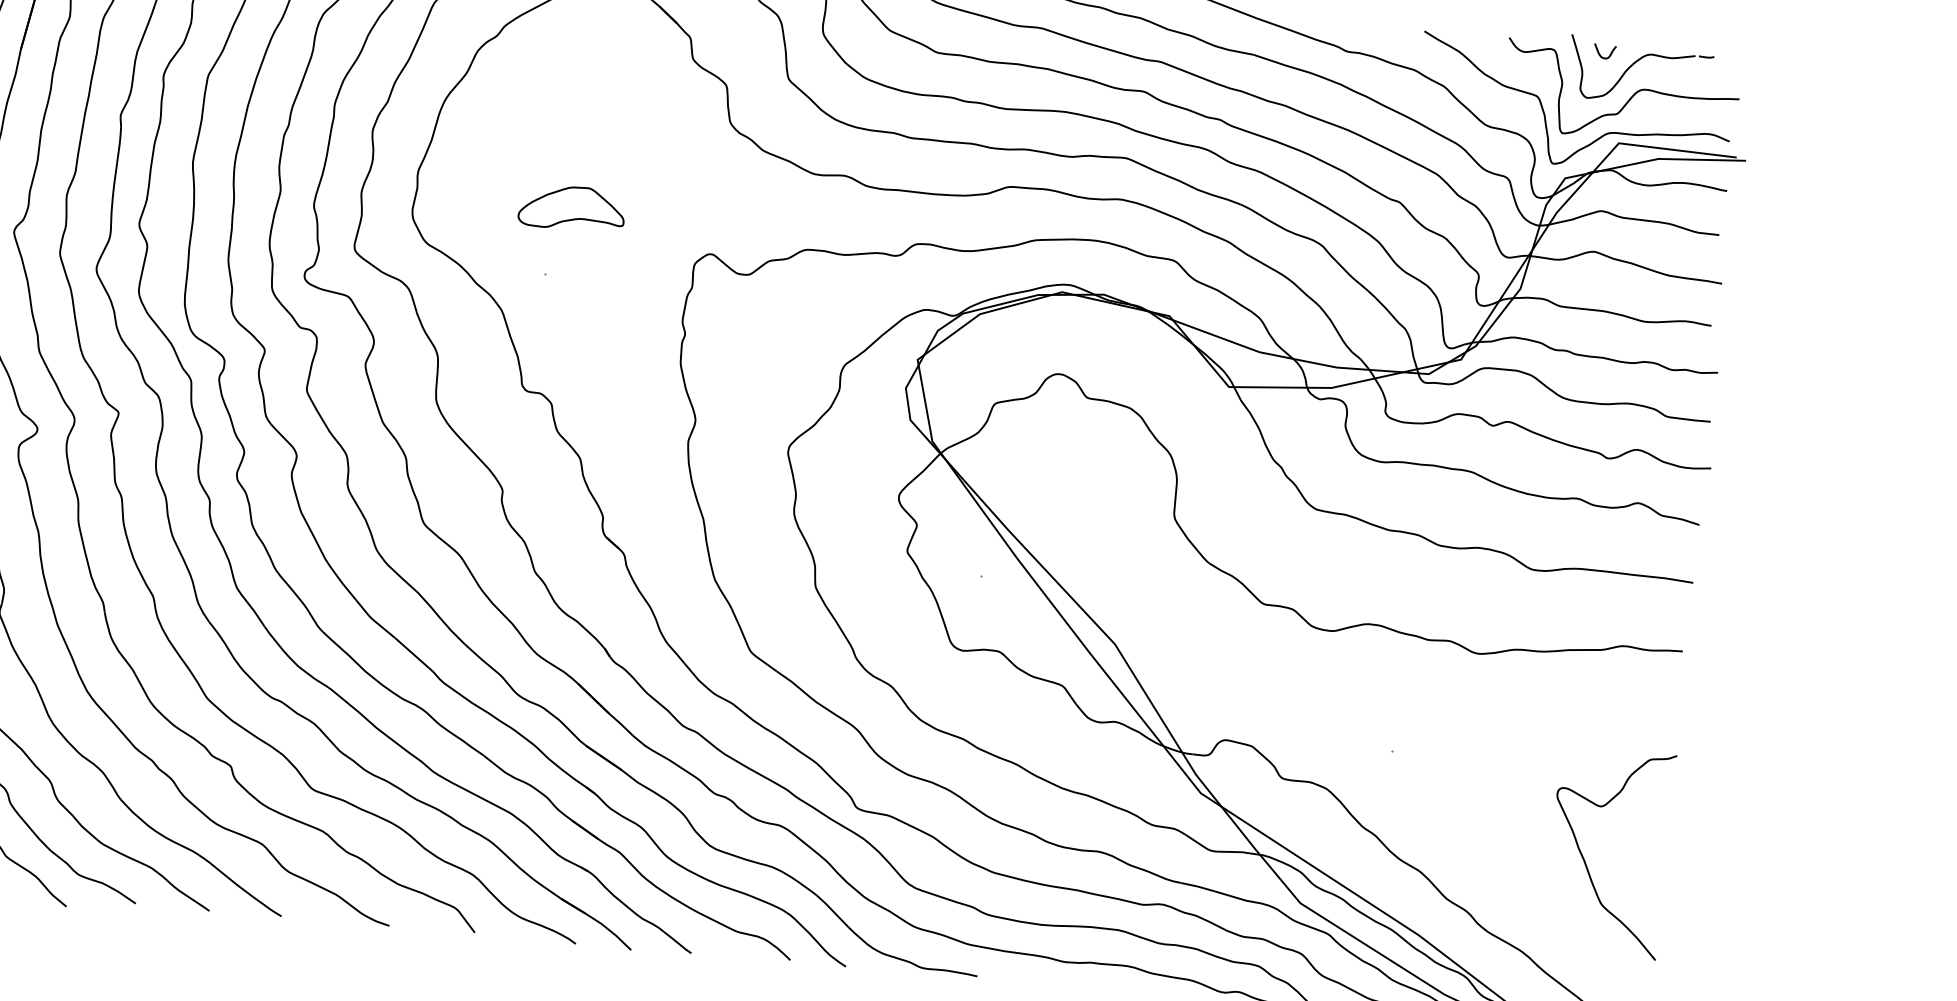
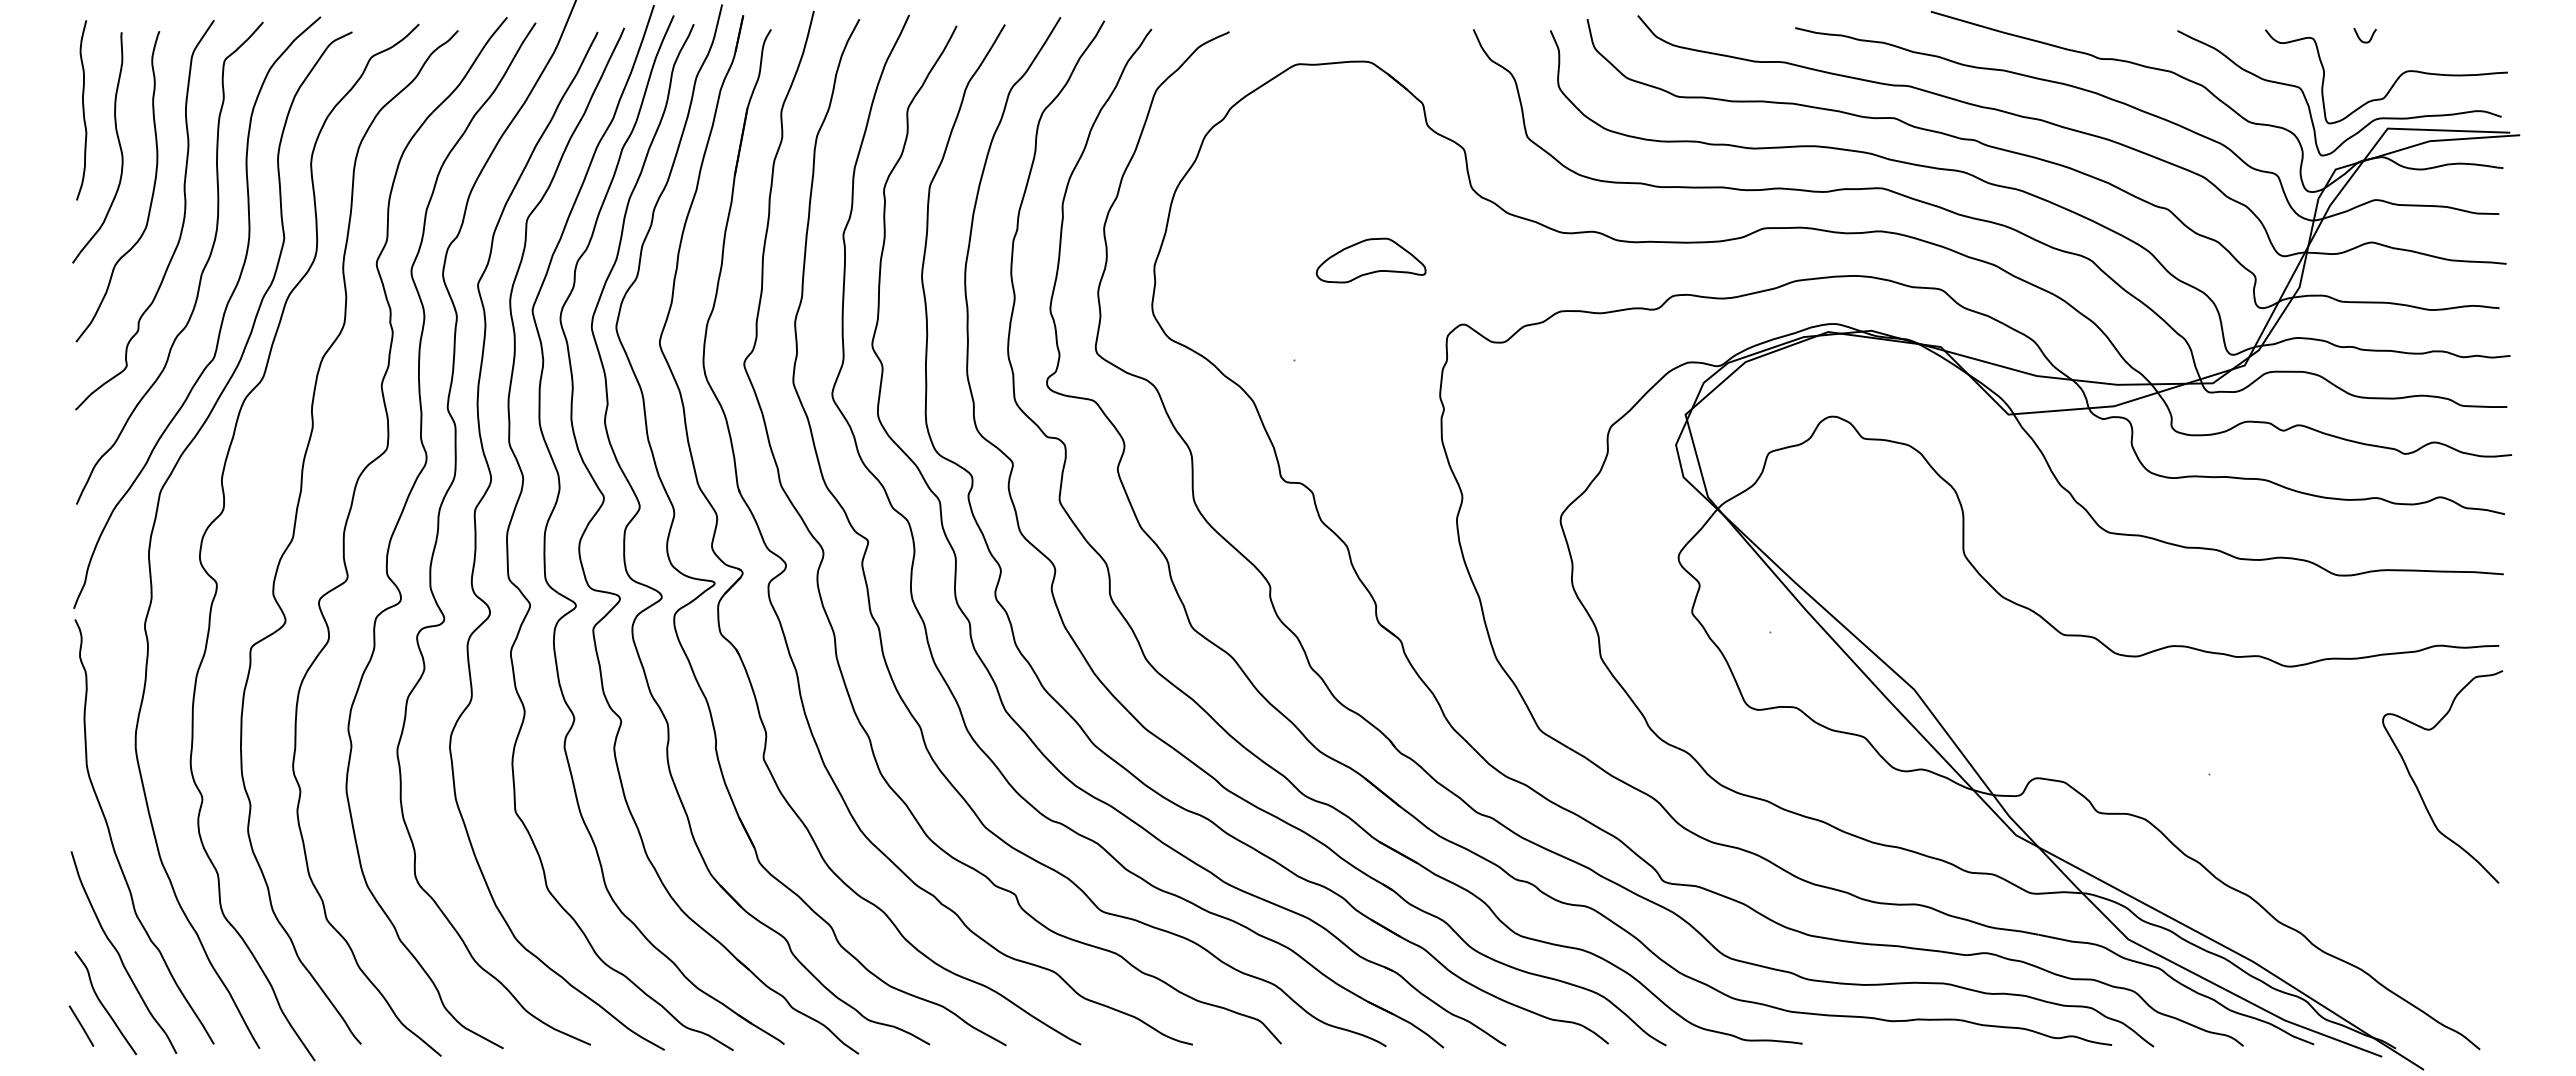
part: (1635, 63) -> (2397, 45), removed
part: (571, 207) -> (1370, 260), moved
curve: (1585, 862) -> (2418, 788), moved

